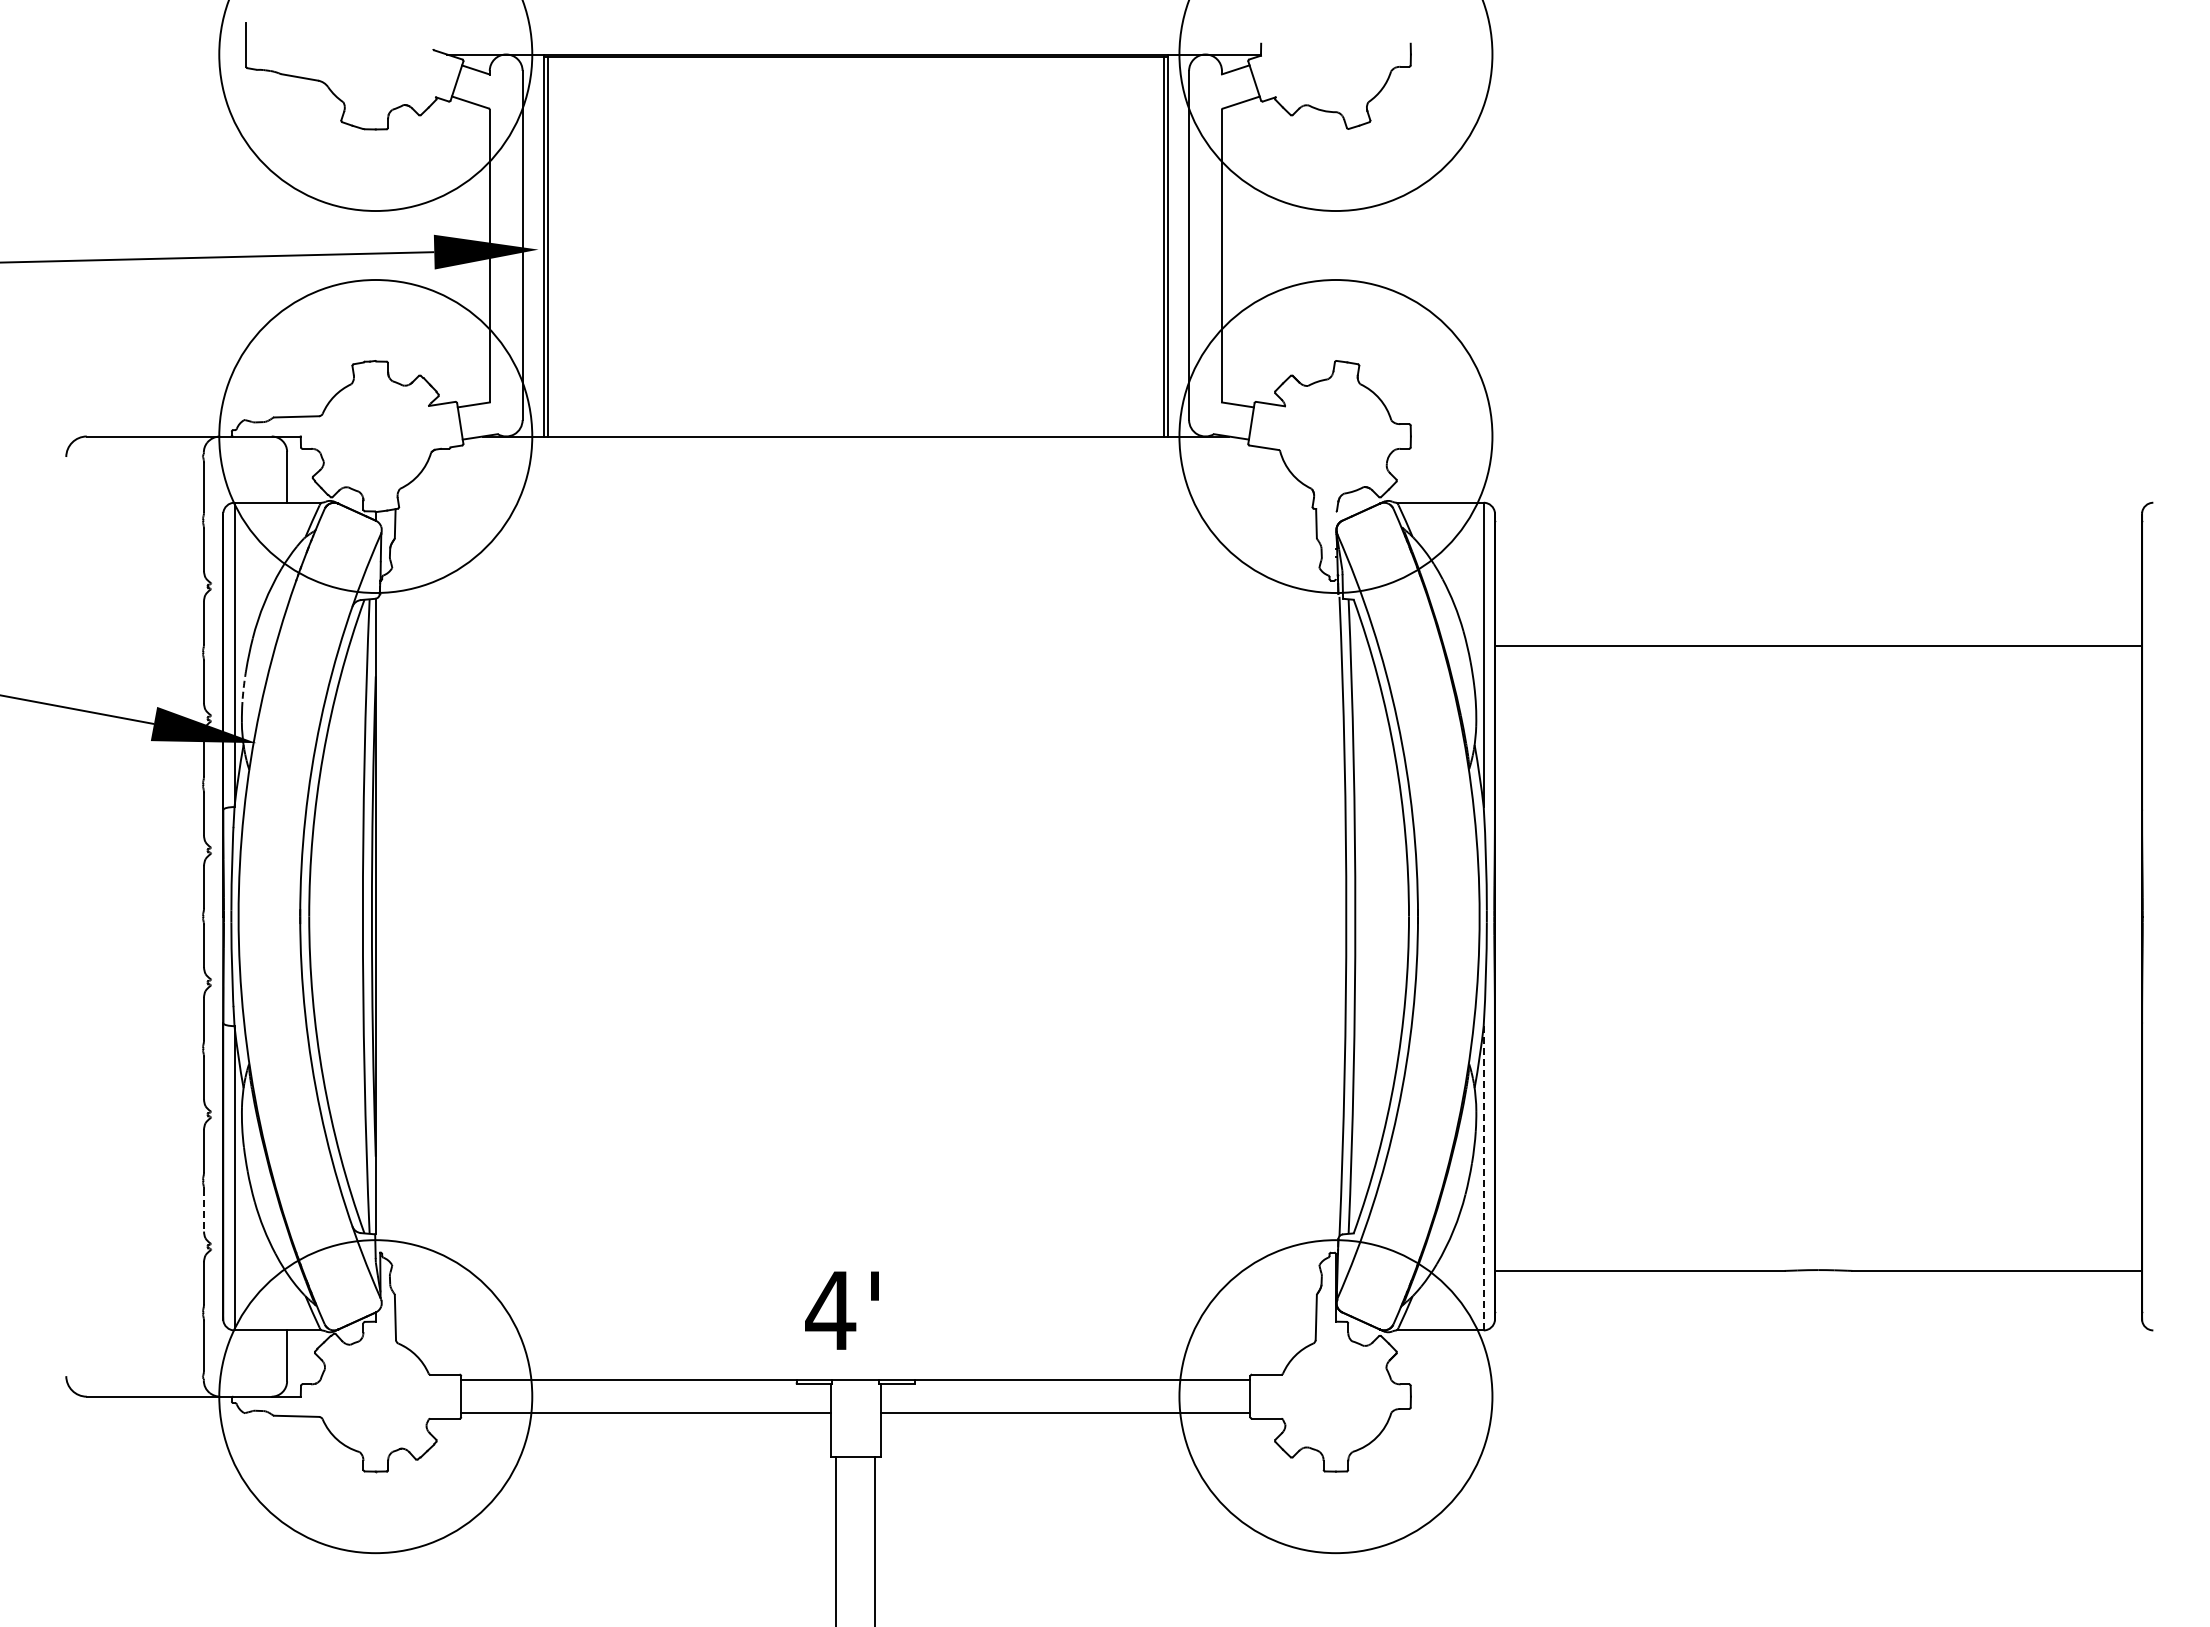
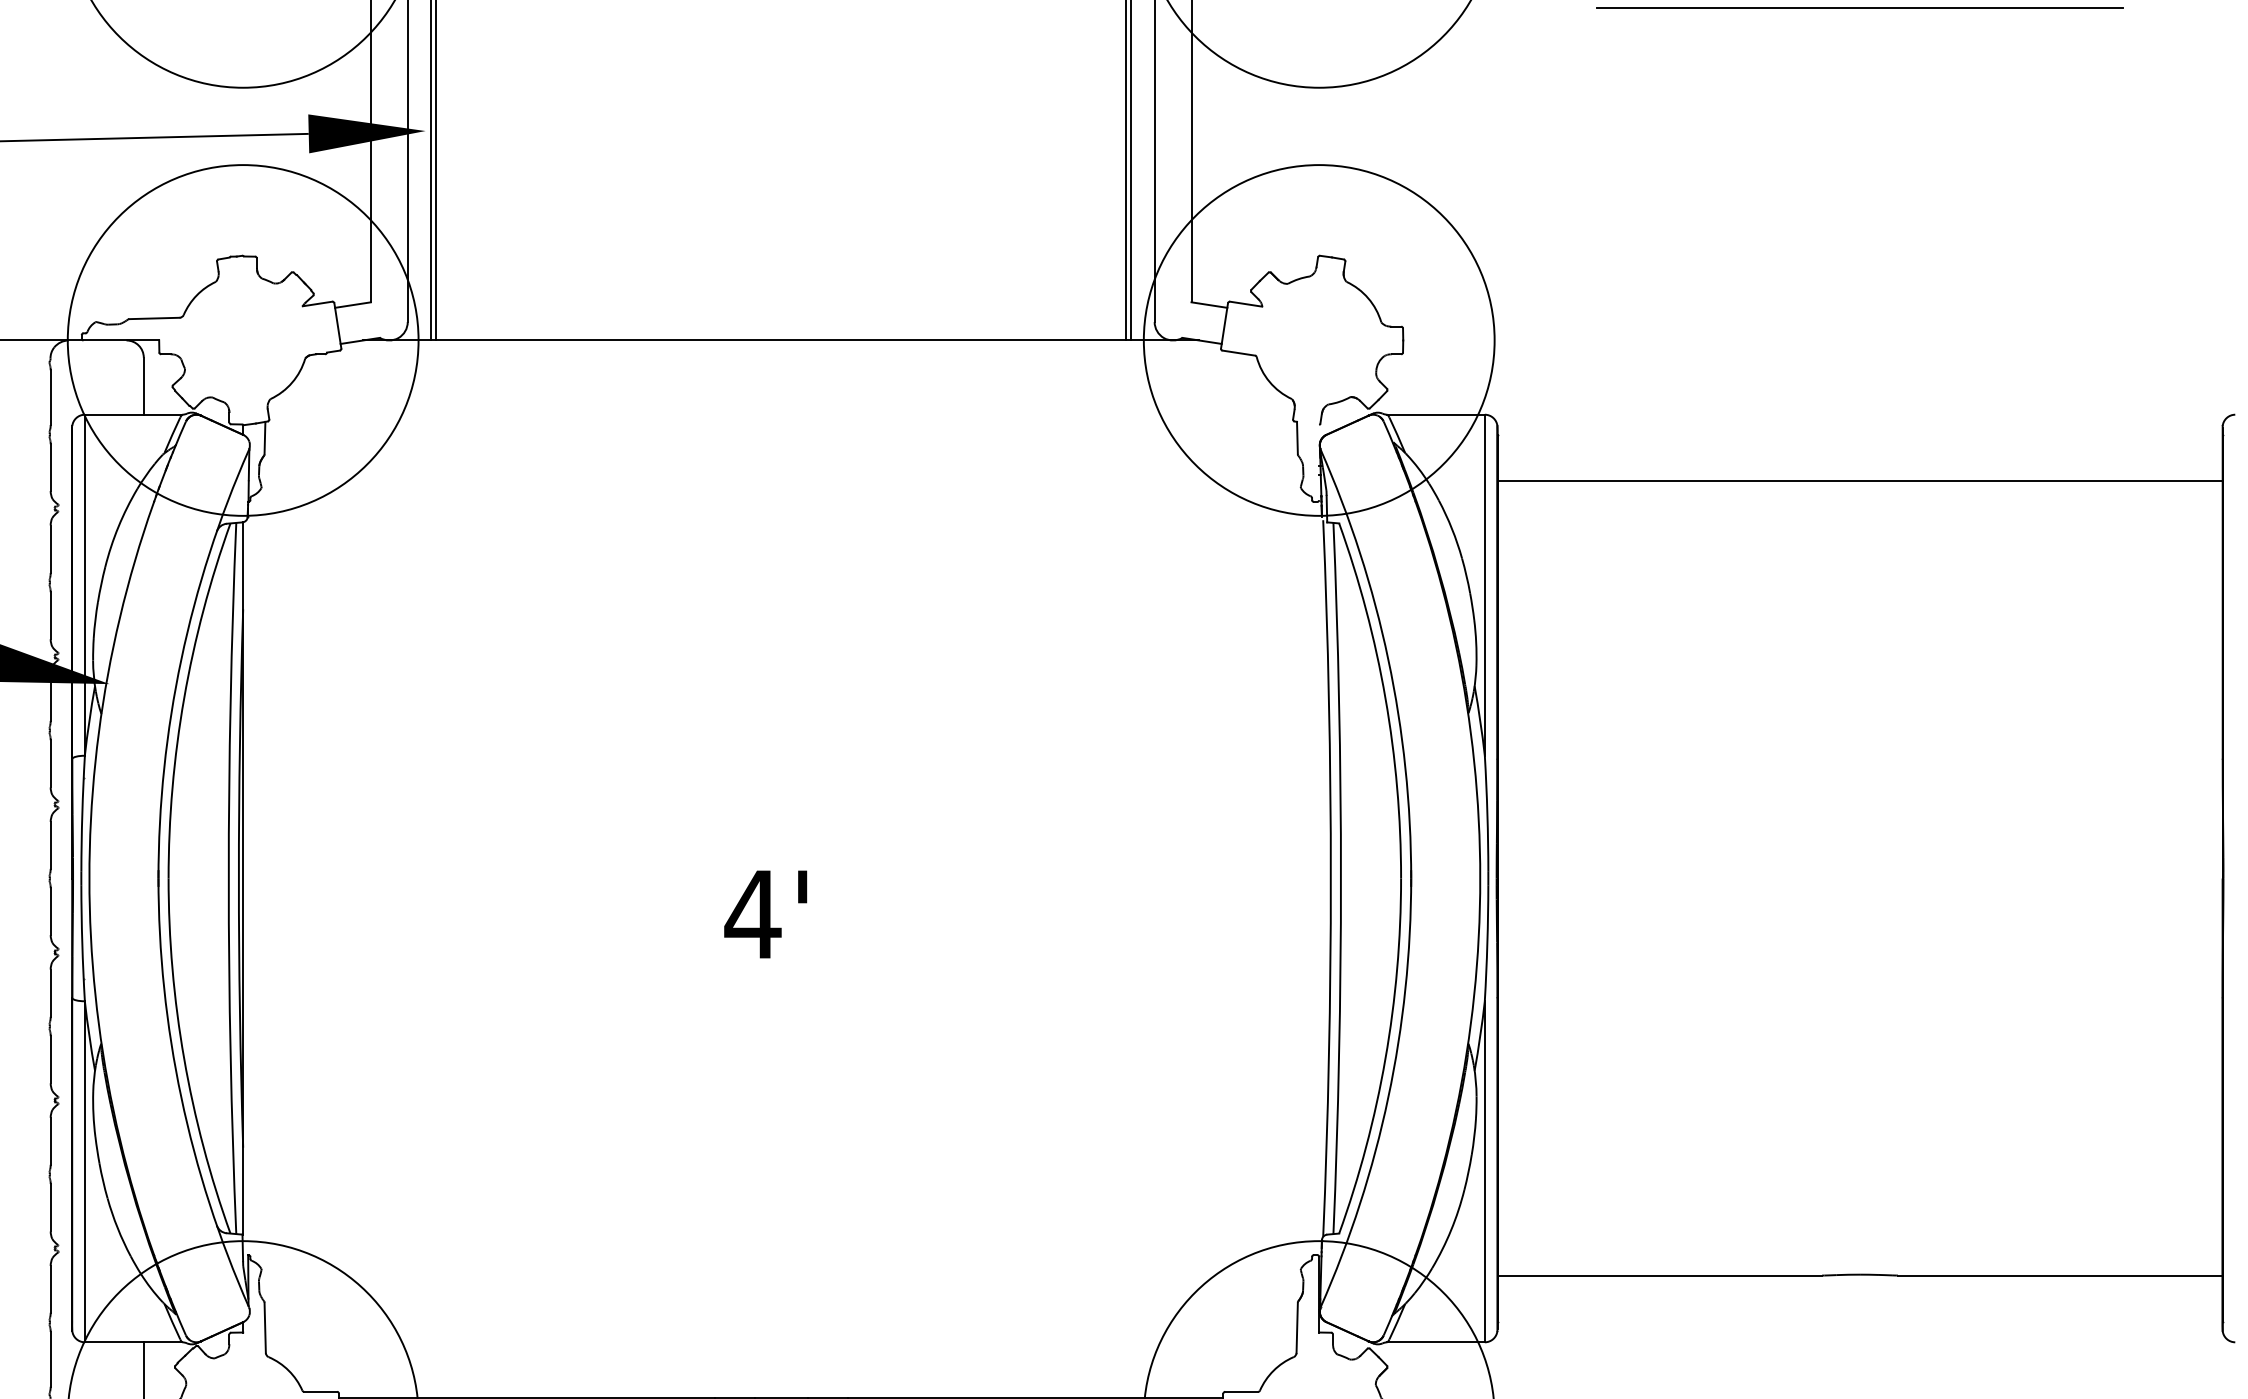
line: (1818, 140) -> (1860, 8), added
line: (1818, 646) -> (1860, 481), moved
arc: (243, 685) -> (94, 619), dashed -> solid
line: (1483, 1178) -> (1484, 1172), dashed -> solid
line: (204, 1210) -> (51, 1207), dashed -> solid
text: (841, 1310) -> (765, 914), moved

